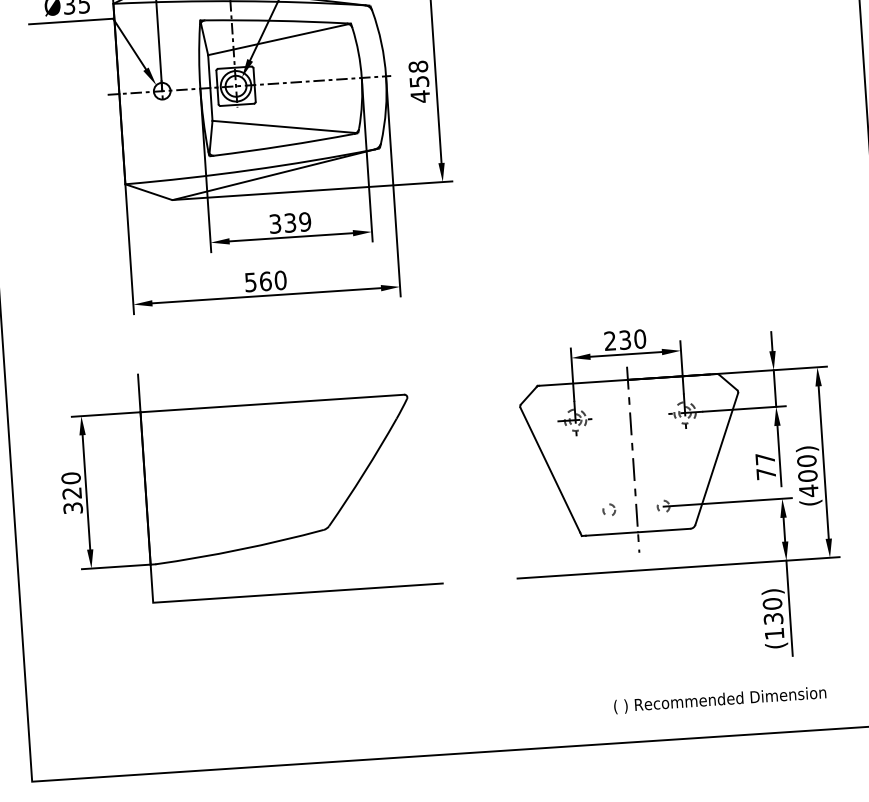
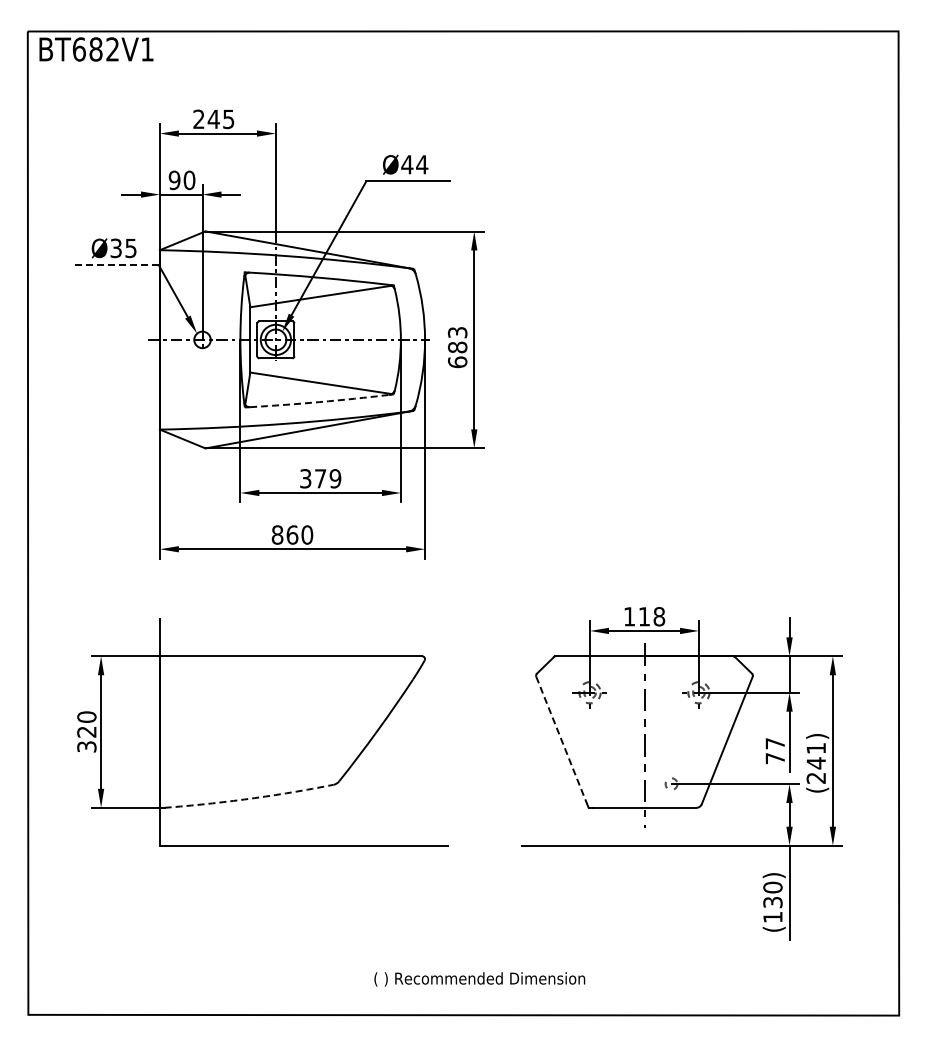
line: (70, 21) -> (116, 264), solid -> dashed
text: (419, 81) -> (457, 347), 458 -> 683
arc: (284, 146) -> (319, 402), solid -> dashed
text: (290, 222) -> (320, 478), 339 -> 379
text: (250, 281) -> (277, 534), 560 -> 860
text: (625, 339) -> (644, 616), 230 -> 118
line: (550, 470) -> (561, 740), solid -> dashed
text: (808, 476) -> (816, 763), (400) -> (241)
circle: (609, 509) -> (617, 783), removed
arc: (240, 549) -> (249, 798), solid -> dashed
text: (719, 700) -> (479, 979), moved

